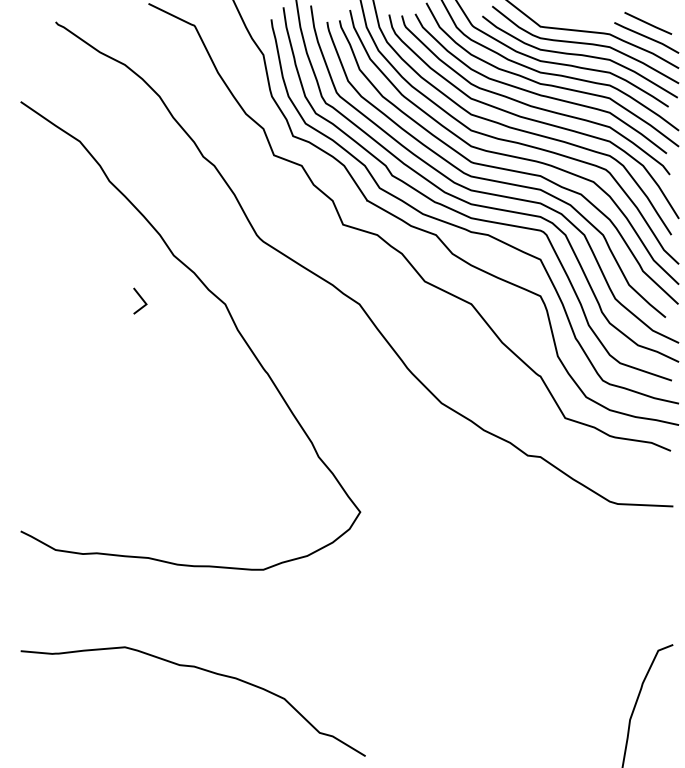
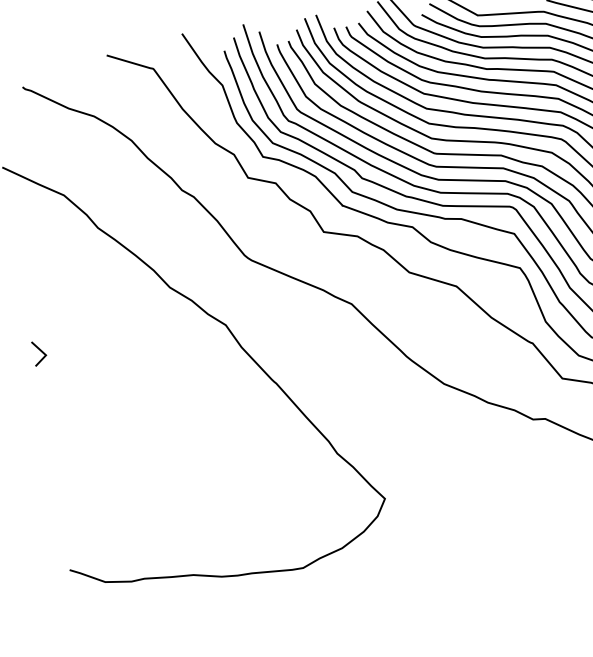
line: (141, 299) -> (40, 351), moved

